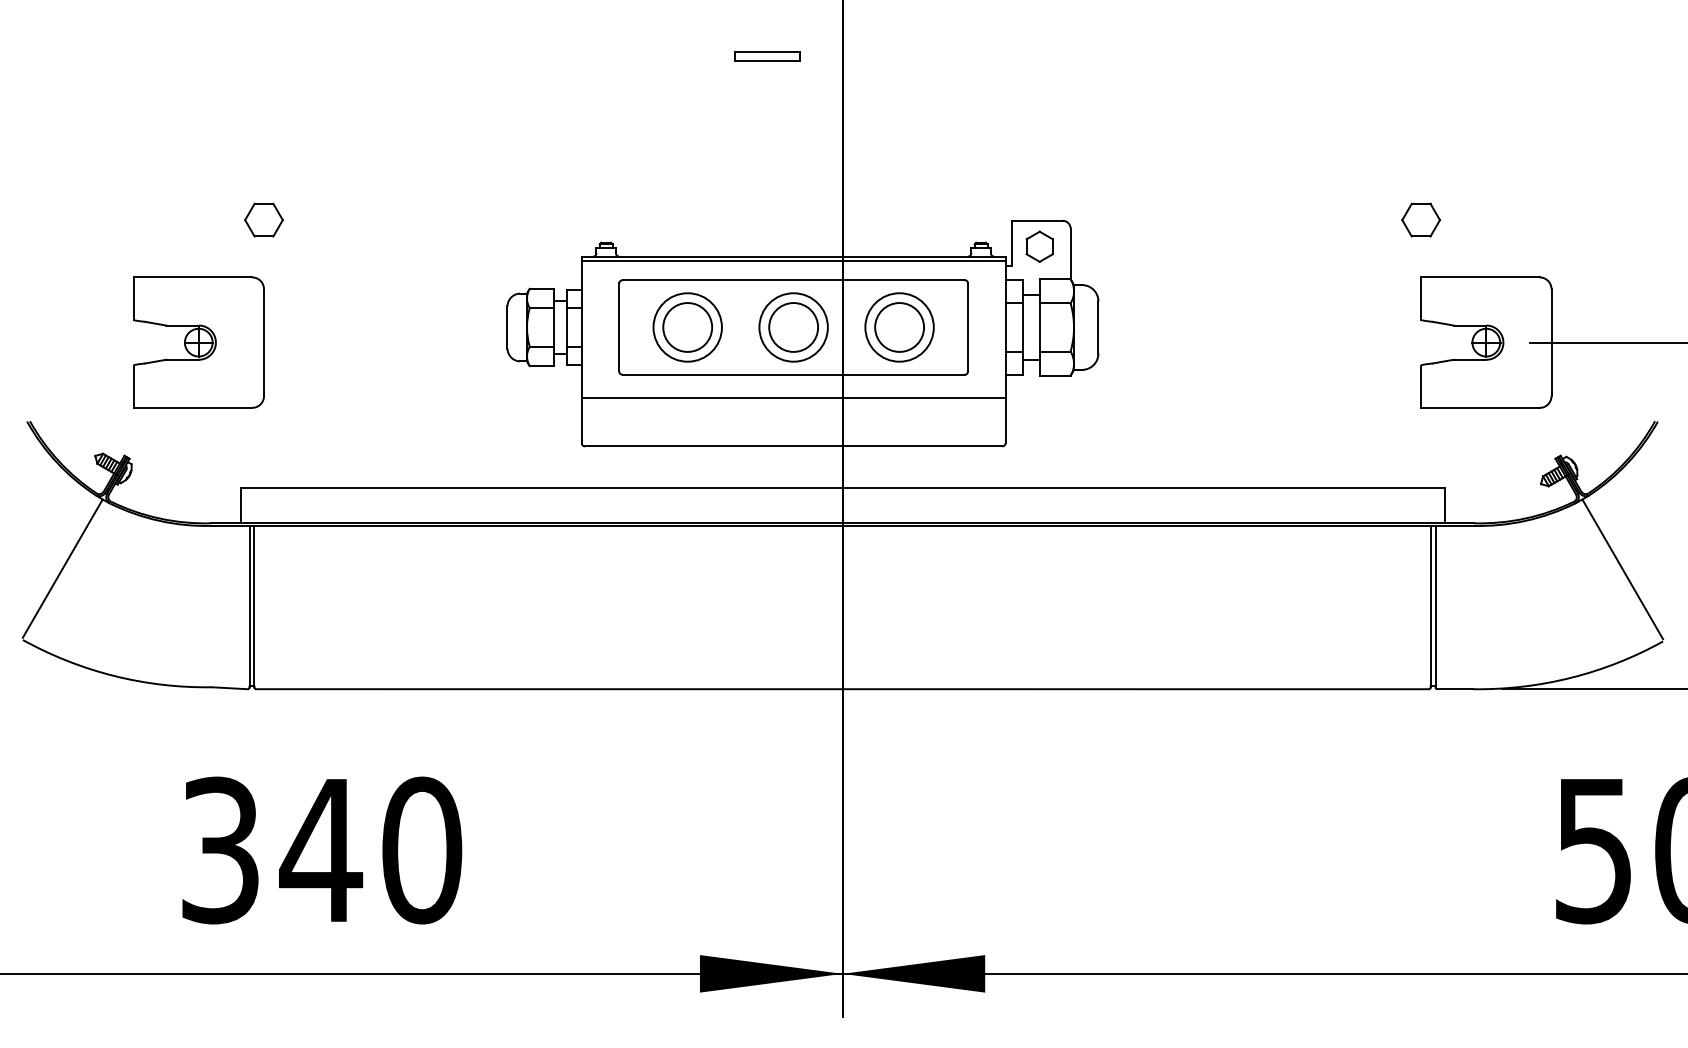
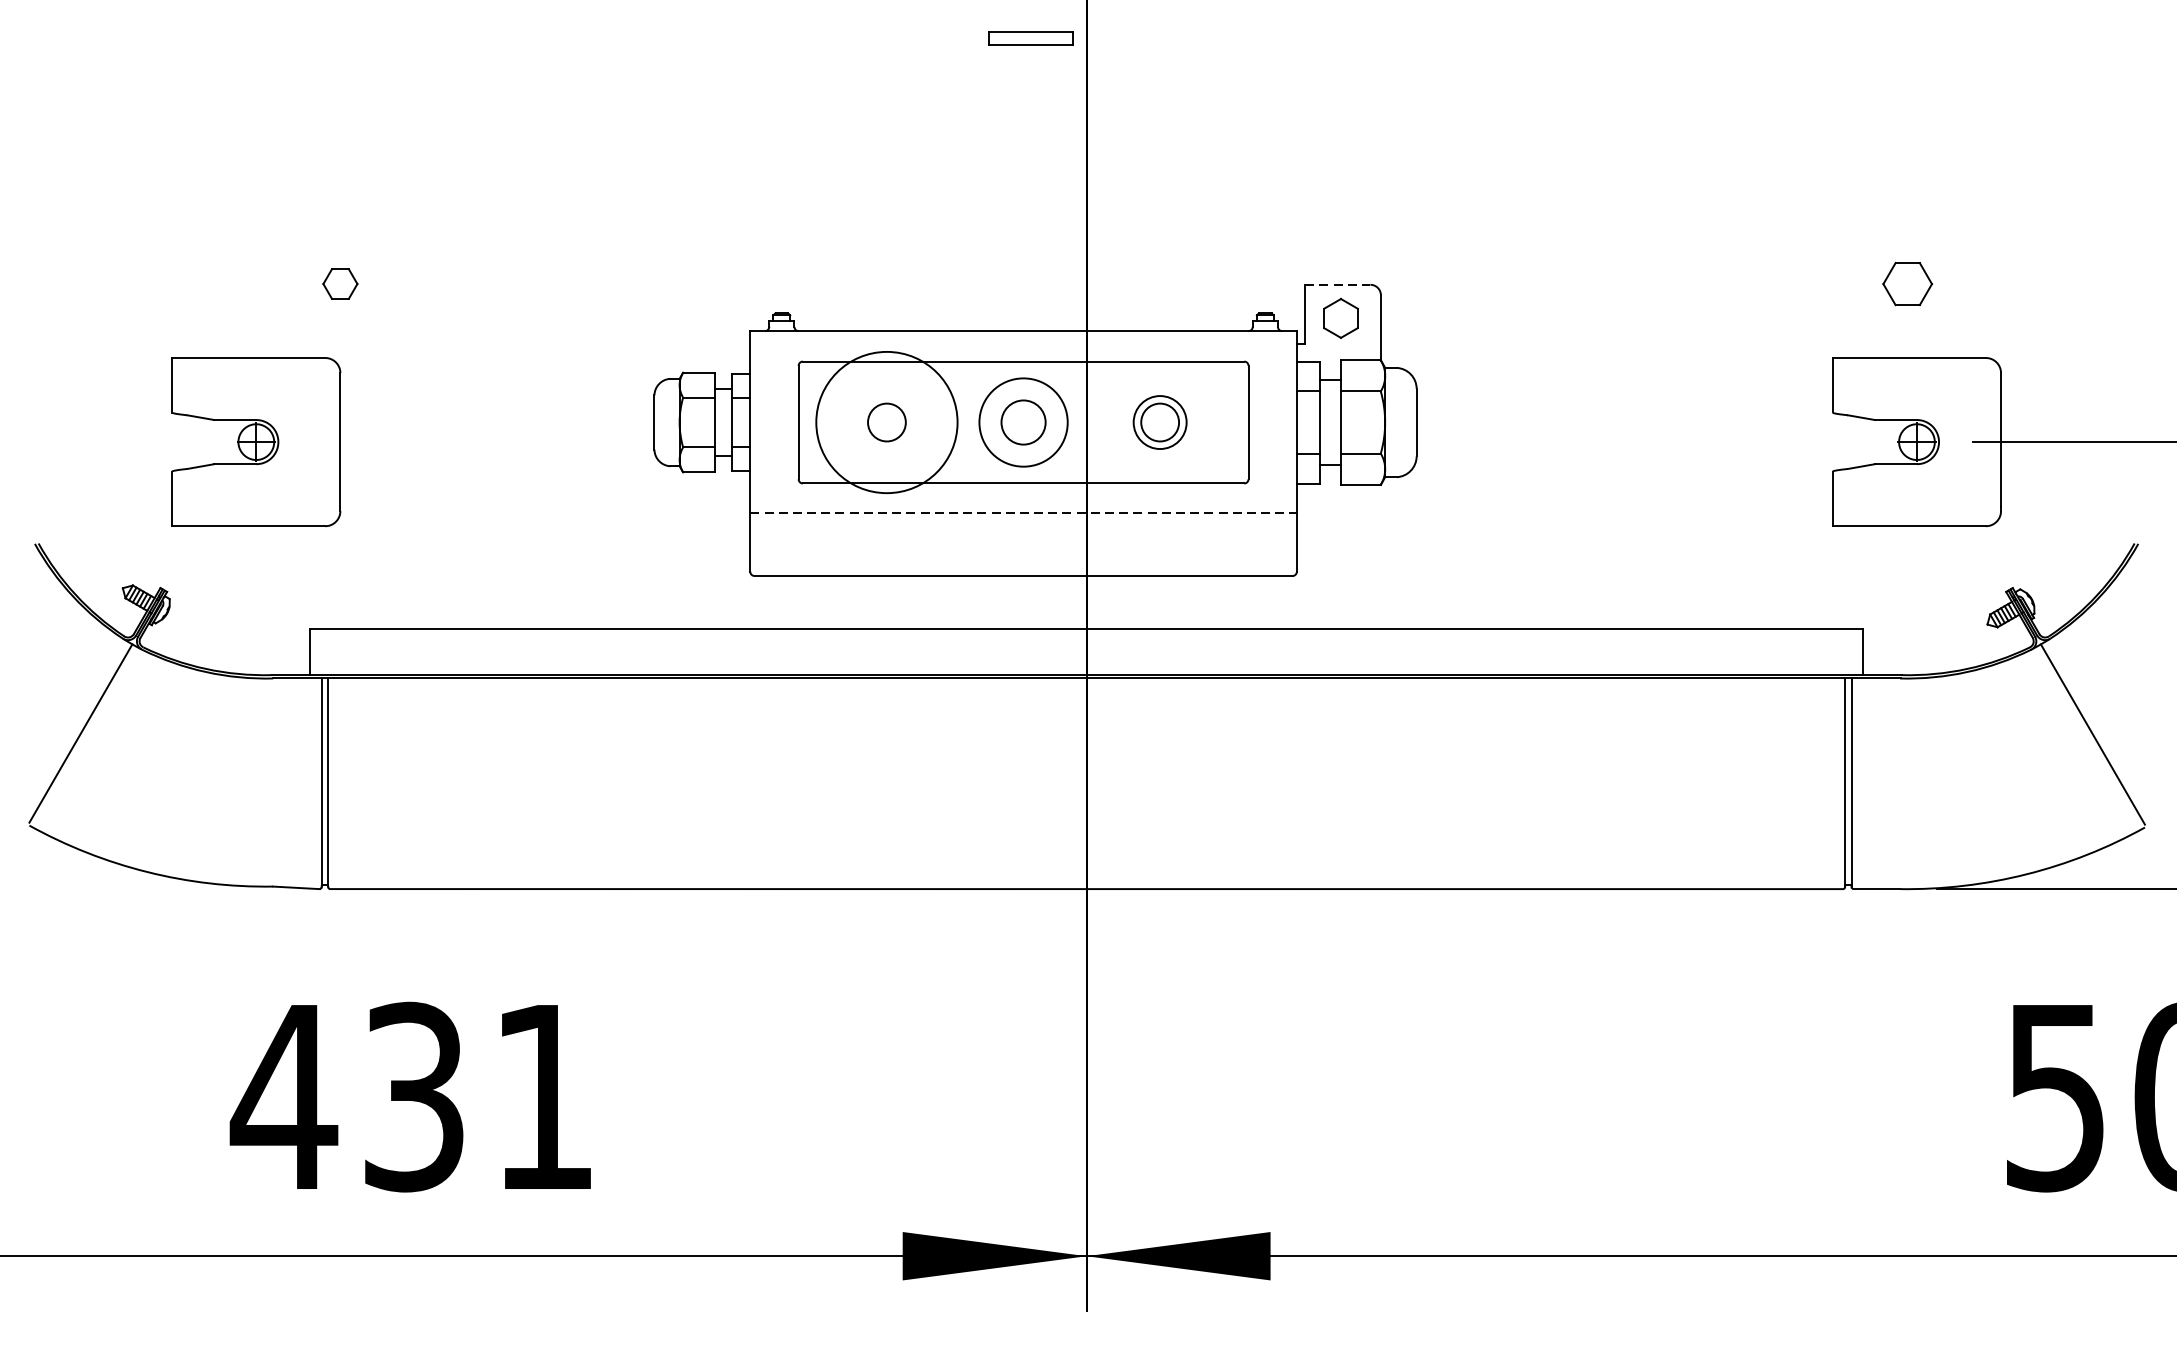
part: (767, 56) -> (1031, 38), moved
part: (263, 219) -> (339, 283), size x0.7
part: (1421, 219) -> (1908, 283), moved
line: (1037, 220) -> (1338, 284), solid -> dashed
line: (793, 260) -> (1023, 336), removed
circle: (687, 327) -> (886, 422), size x0.6
circle: (687, 327) -> (886, 422), size x1.6
circle: (793, 327) -> (1023, 422), size x0.7
part: (899, 327) -> (1160, 422), size x0.6
line: (793, 397) -> (1023, 512), solid -> dashed
text: (320, 850) -> (413, 1097), 340 -> 431

